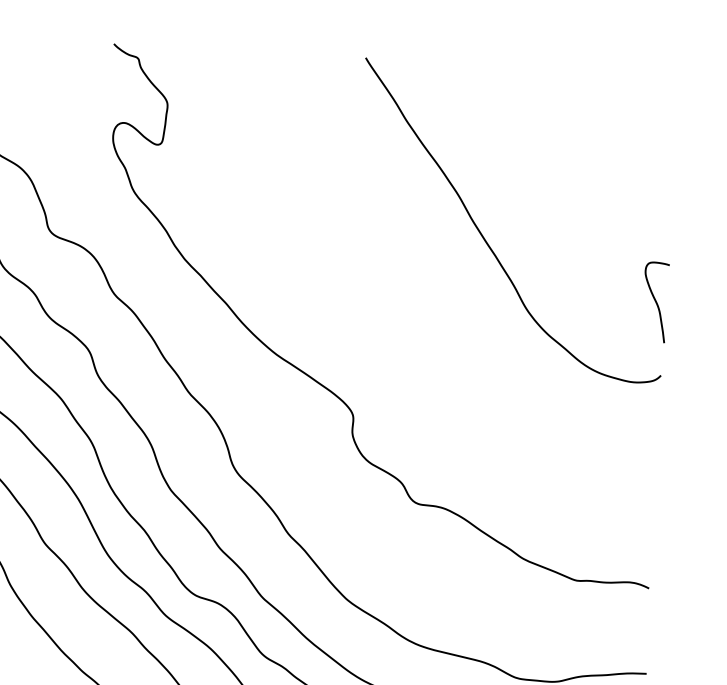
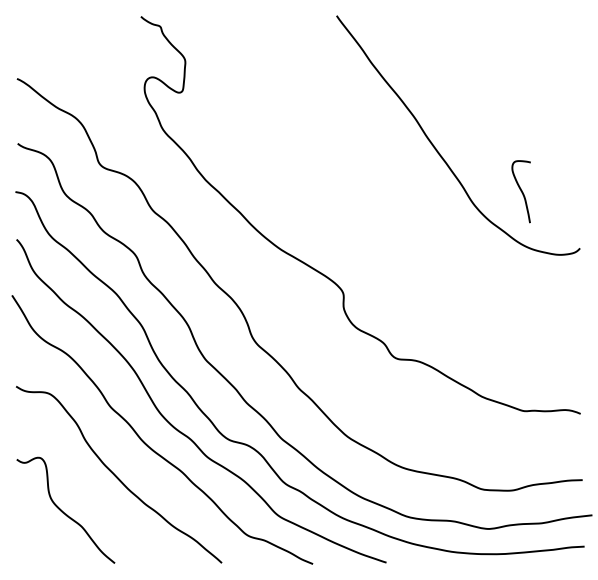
curve: (654, 301) -> (520, 191), moved

